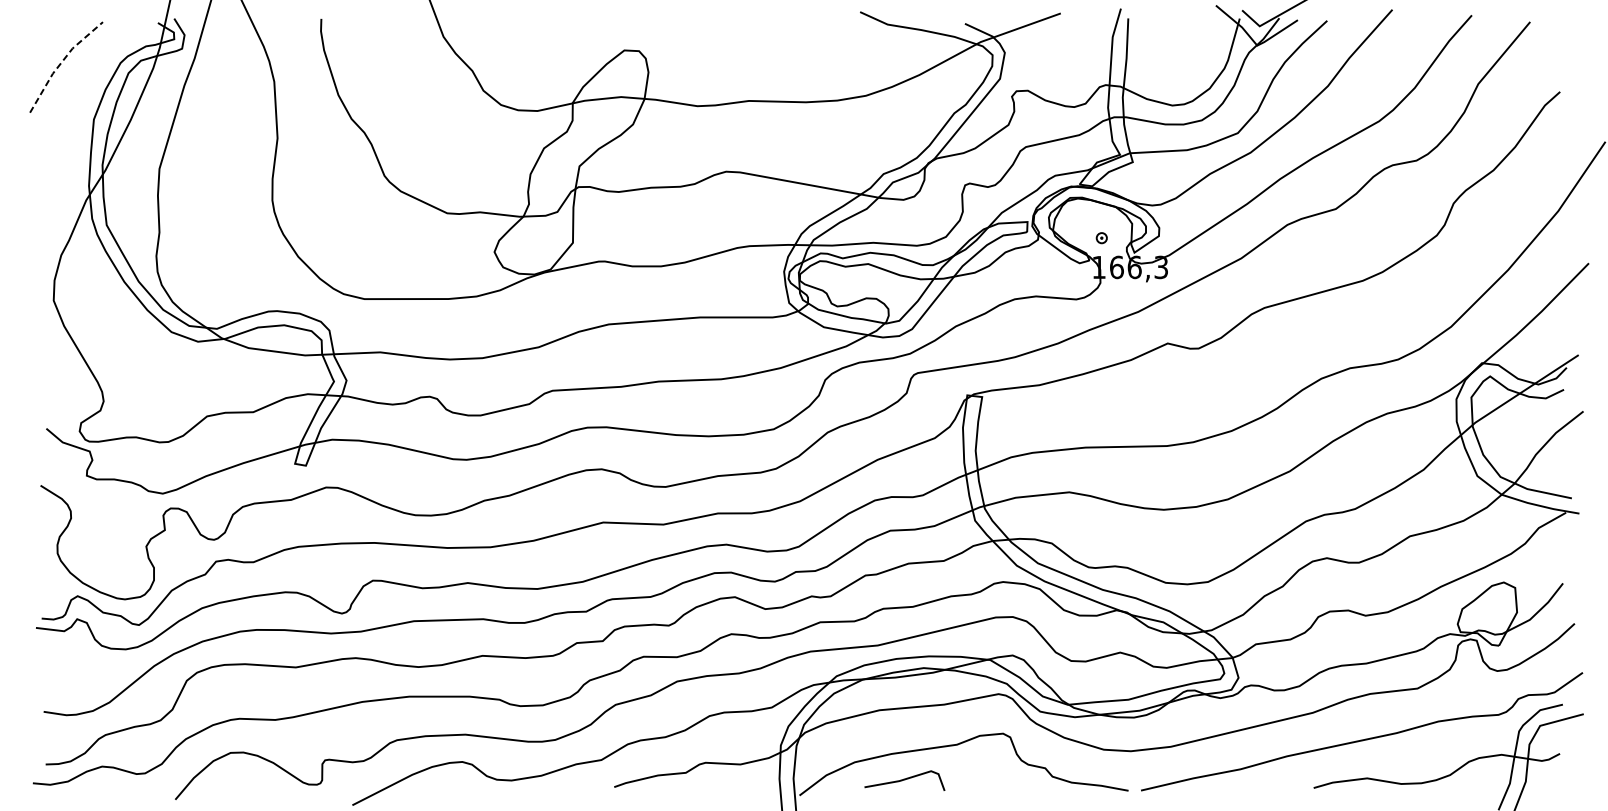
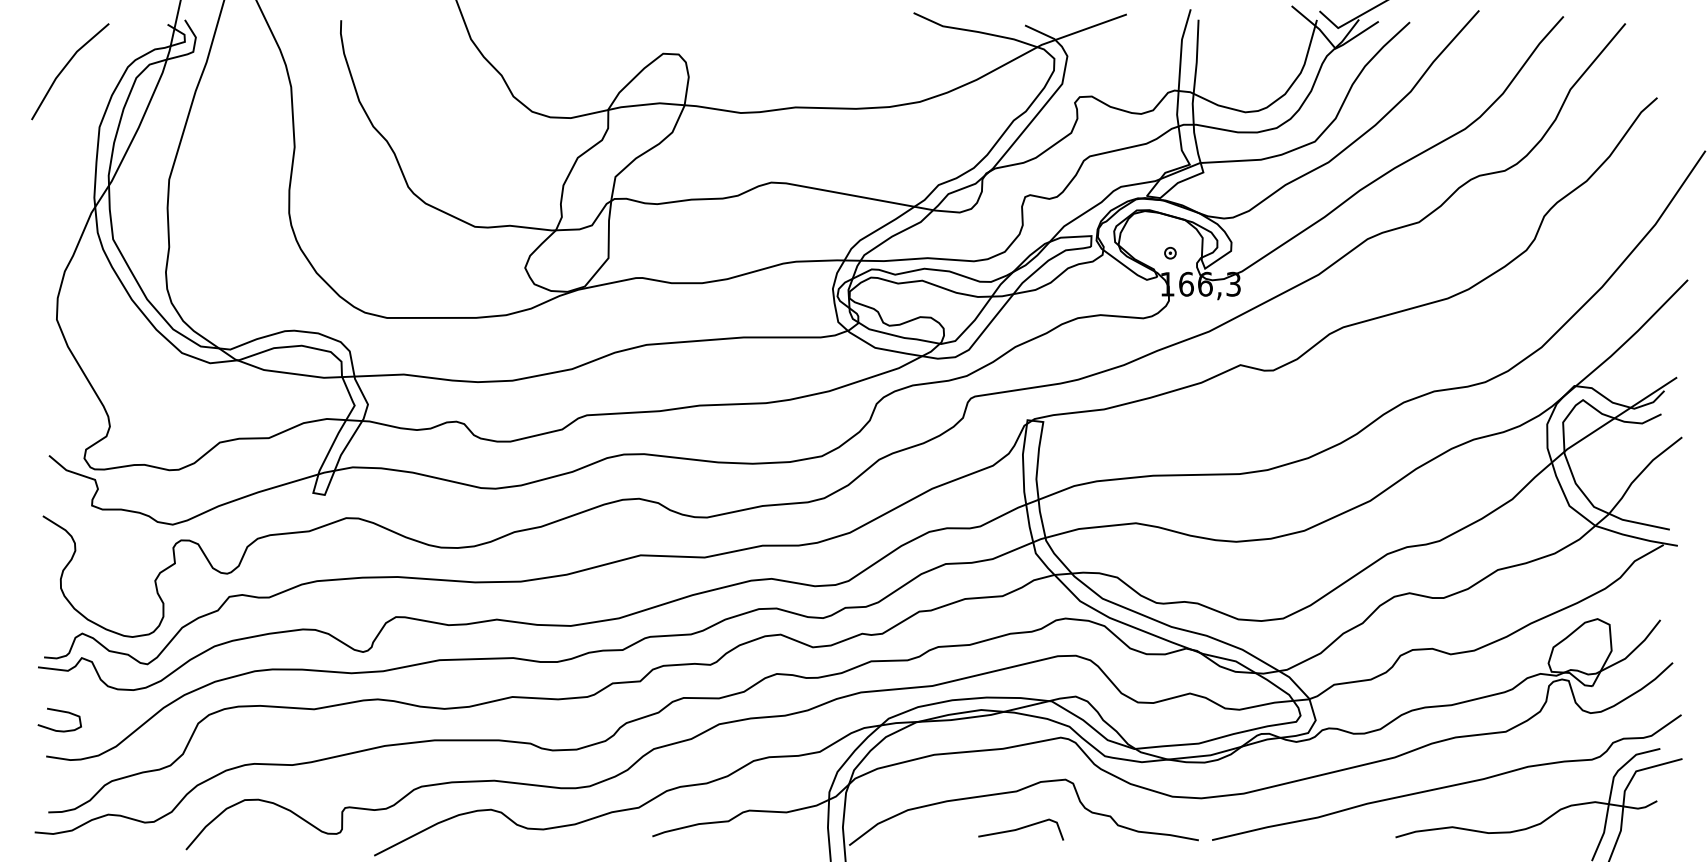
line: (61, 62) -> (65, 66), dashed -> solid
curve: (58, 670) -> (61, 712), added
line: (905, 780) -> (1021, 829), moved

